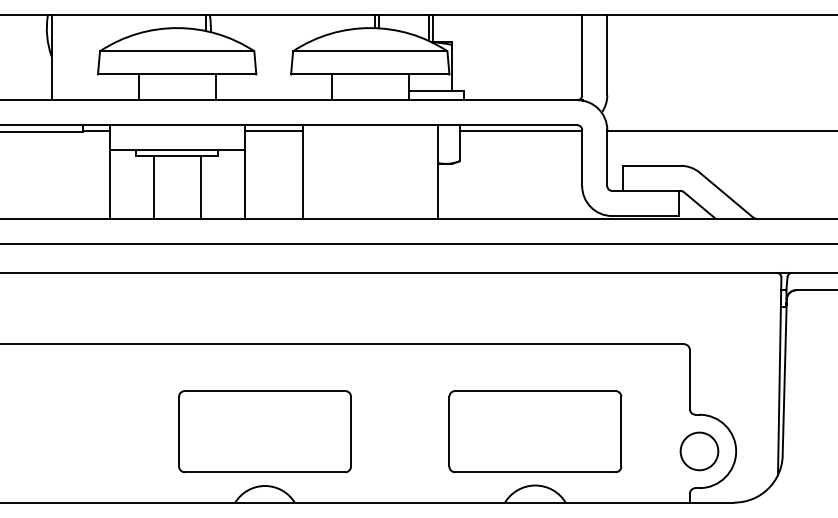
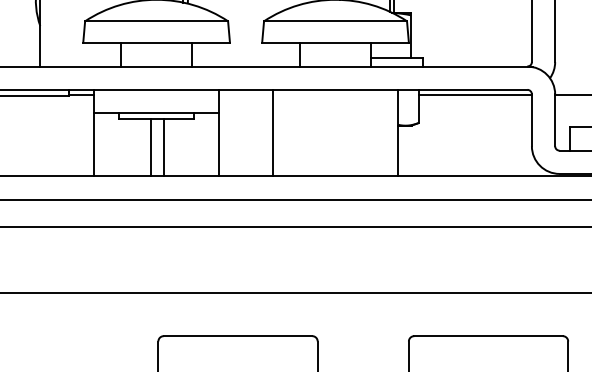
line: (273, 131) -> (245, 95), removed
line: (153, 187) -> (151, 147), moved
line: (200, 187) -> (163, 147), moved

